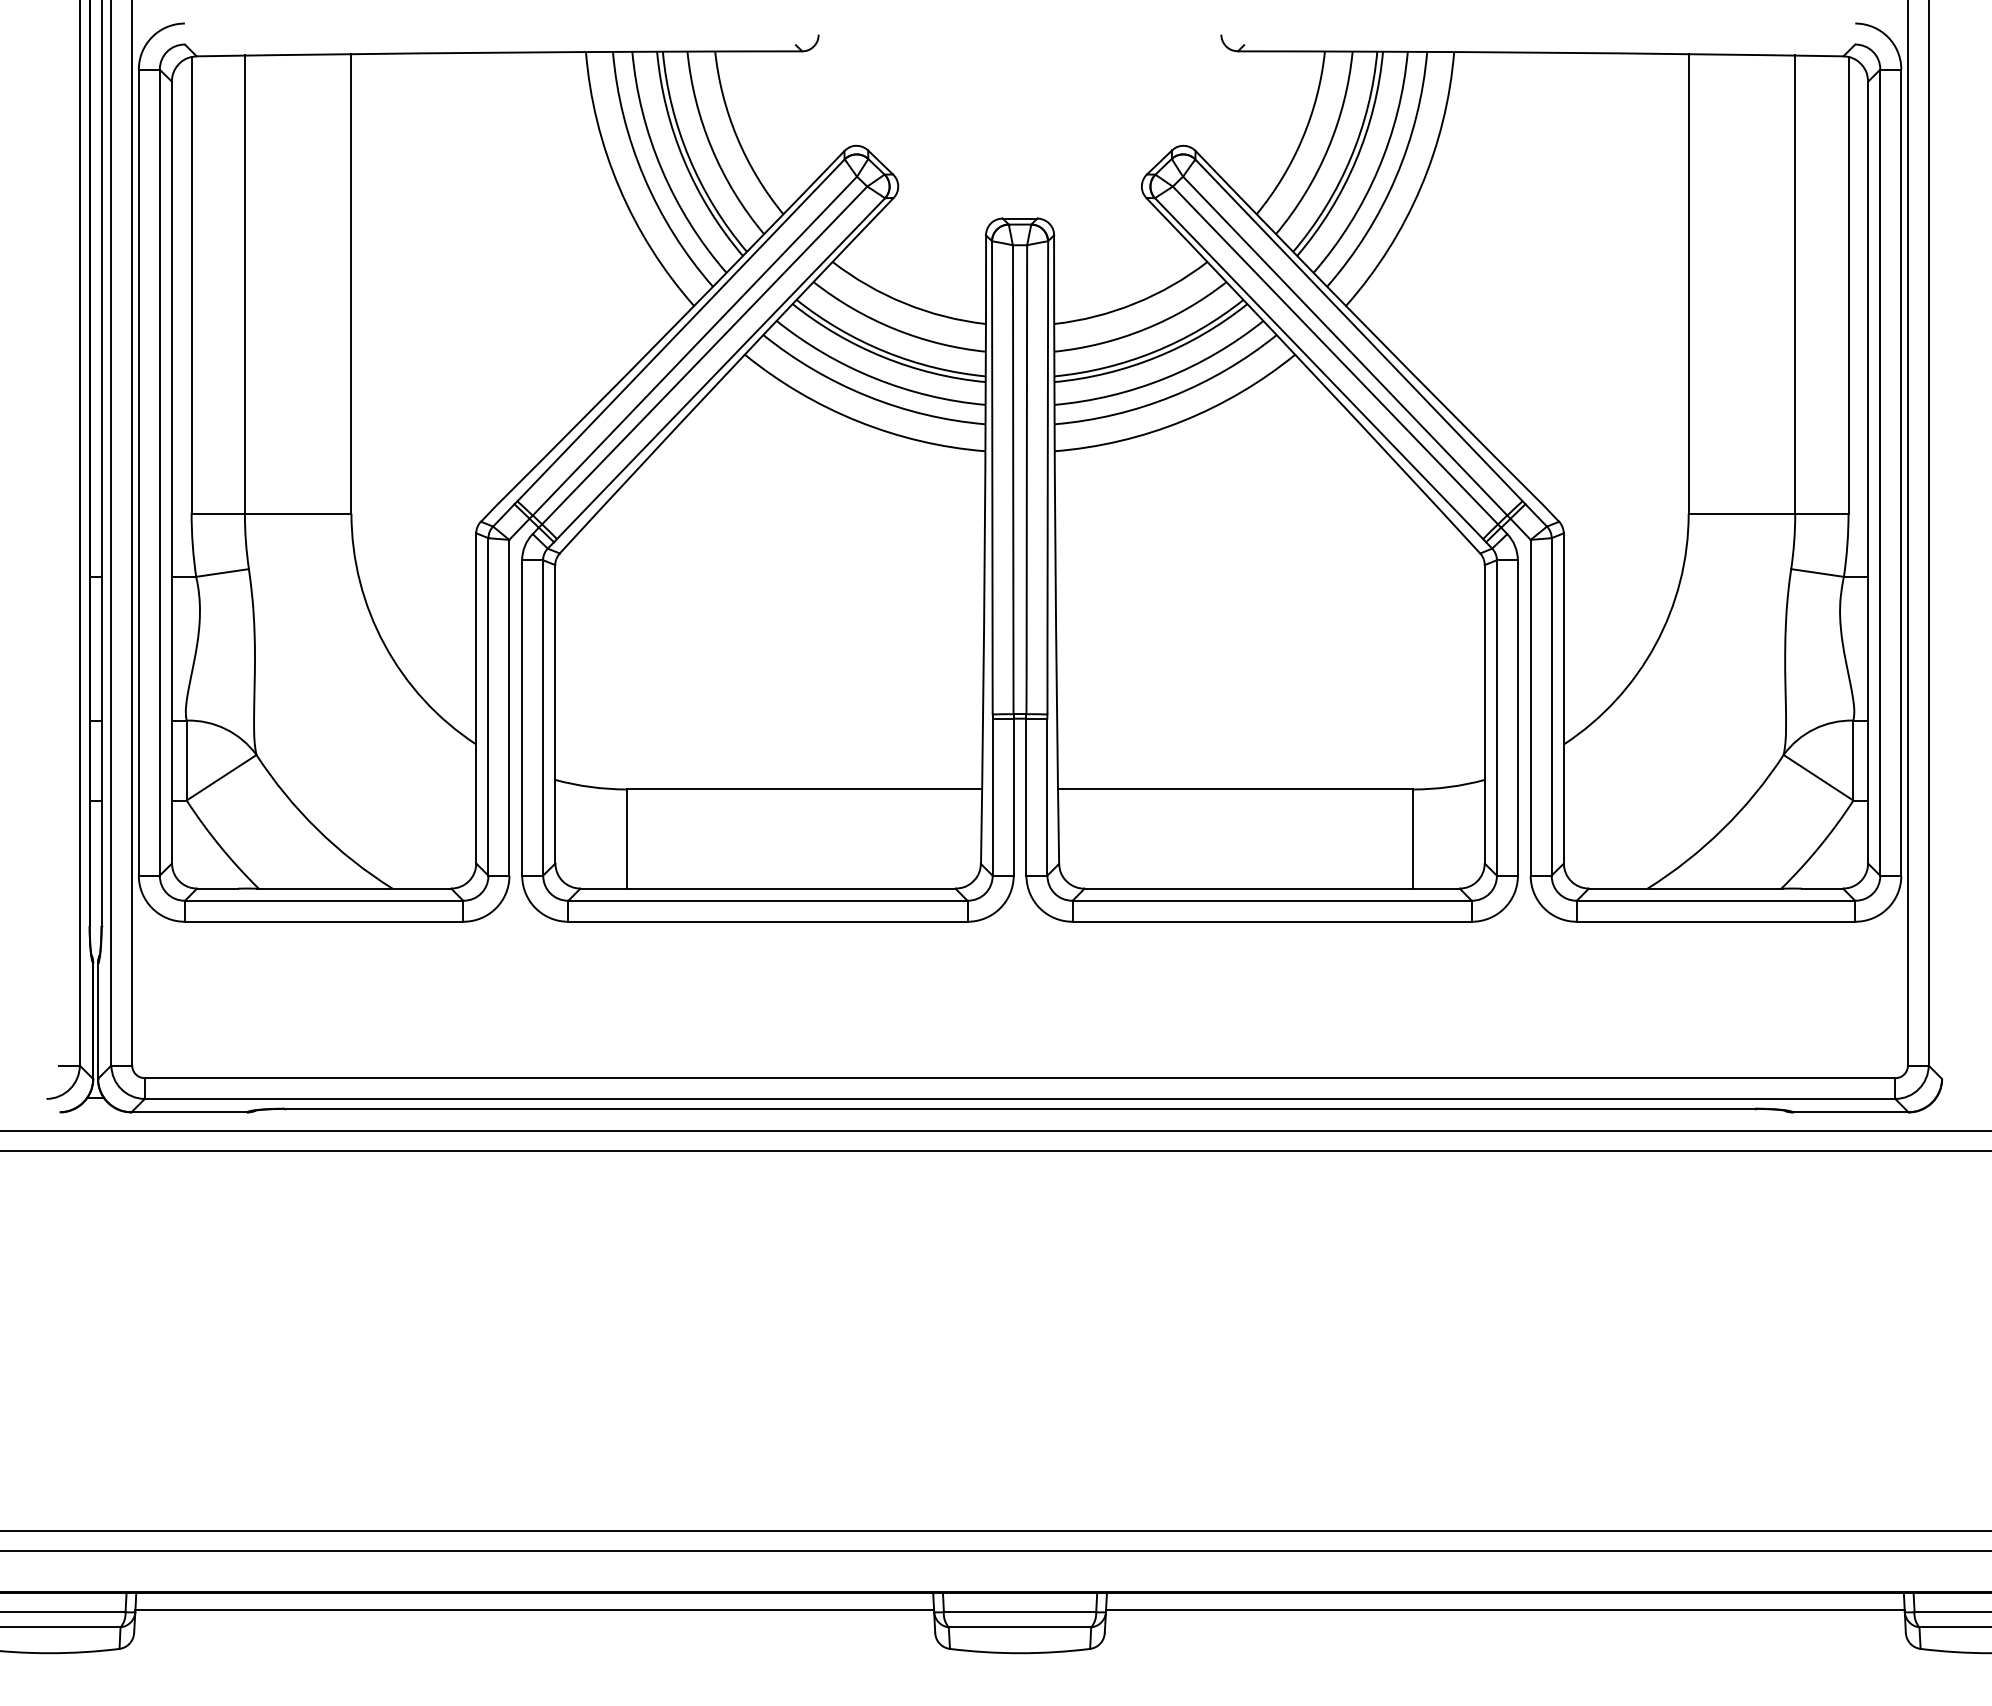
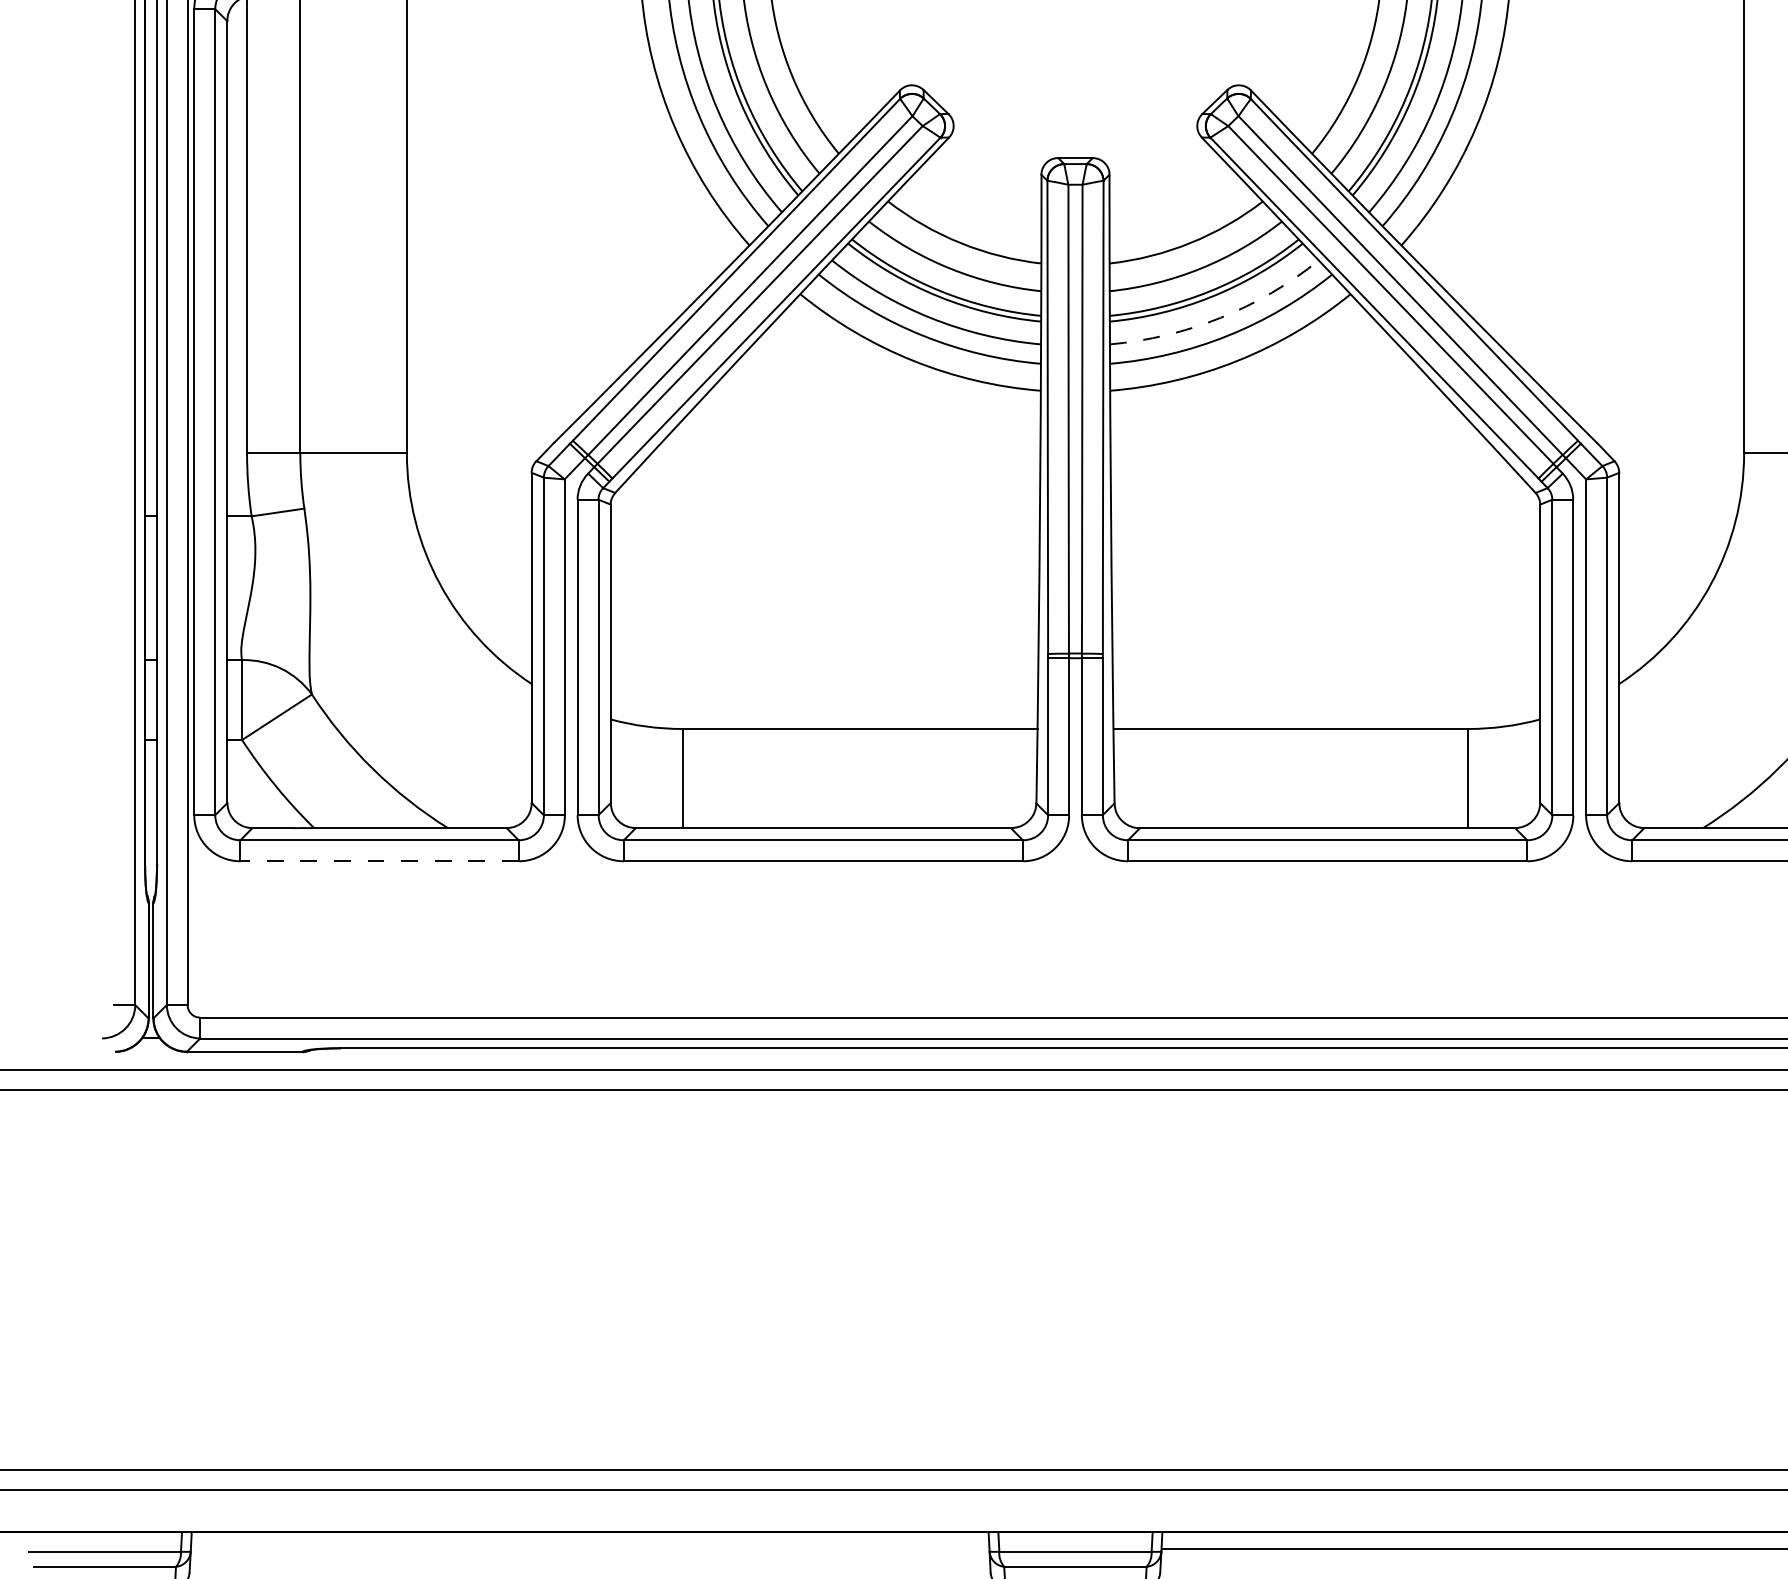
arc: (1165, 378) -> (1220, 318), solid -> dashed
line: (323, 921) -> (378, 861), solid -> dashed
line: (534, 1609) -> (589, 1549), removed

